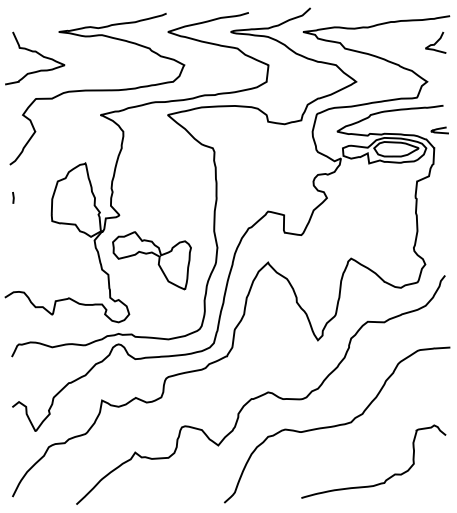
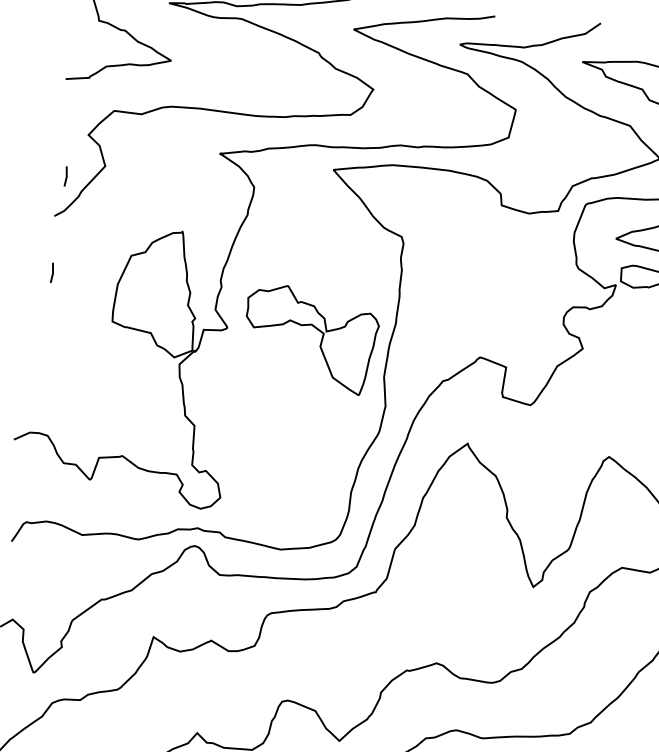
line: (13, 140) -> (66, 175), added
part: (153, 254) -> (313, 328), moved

